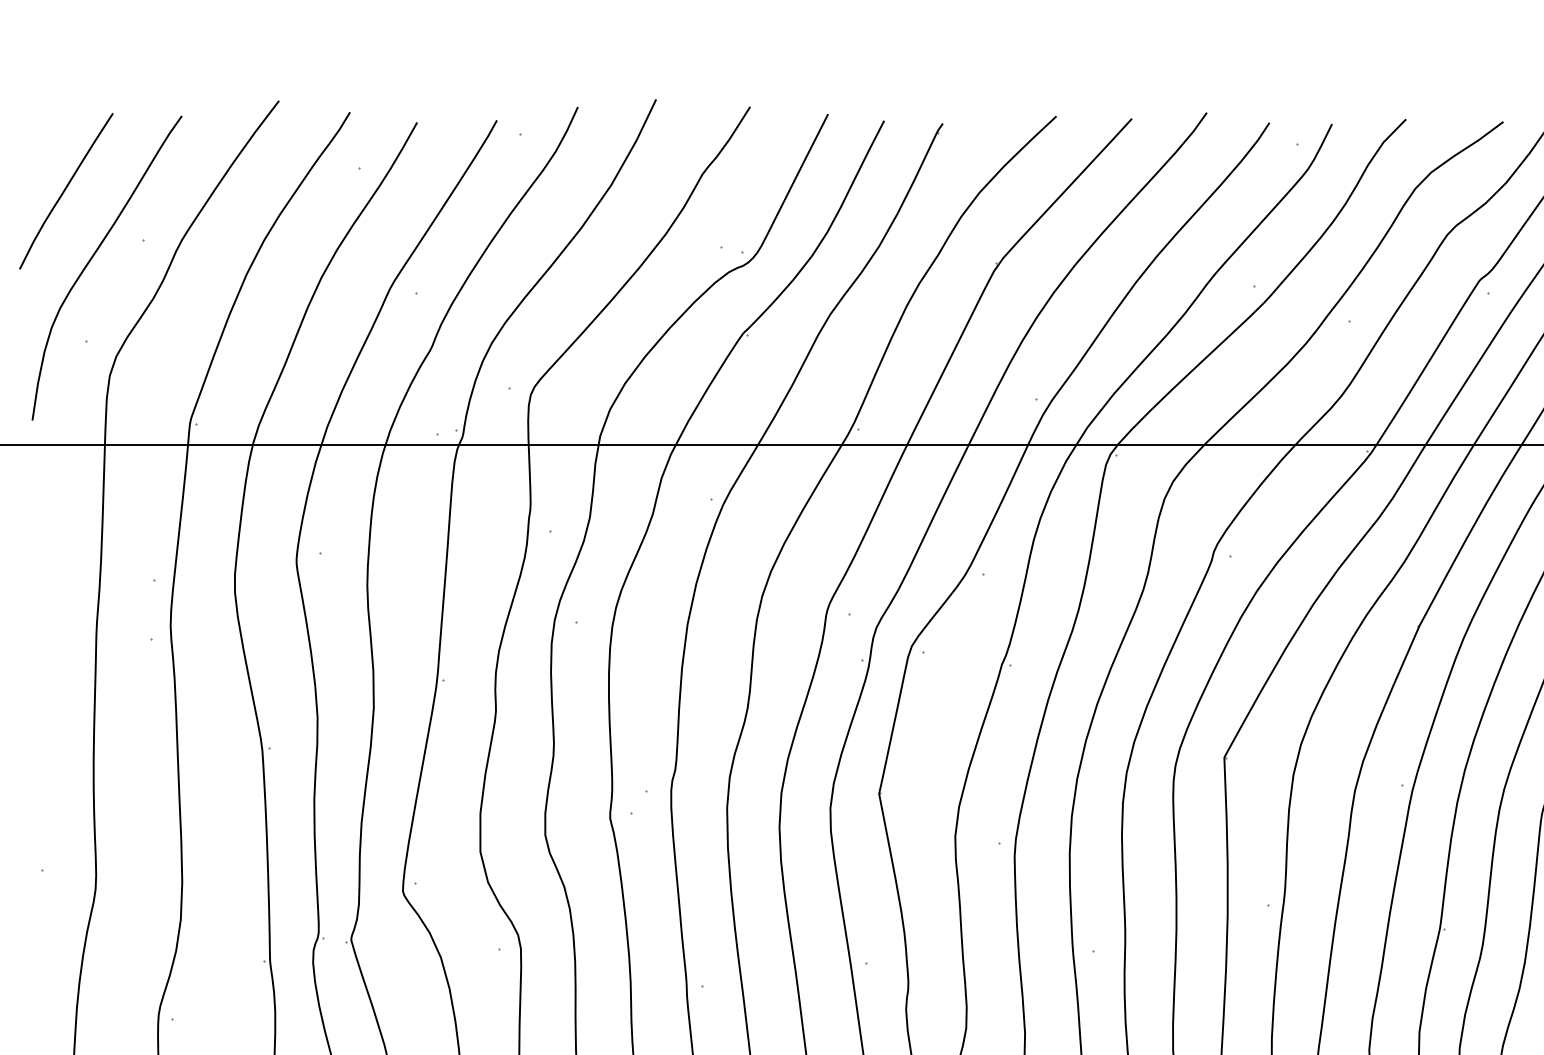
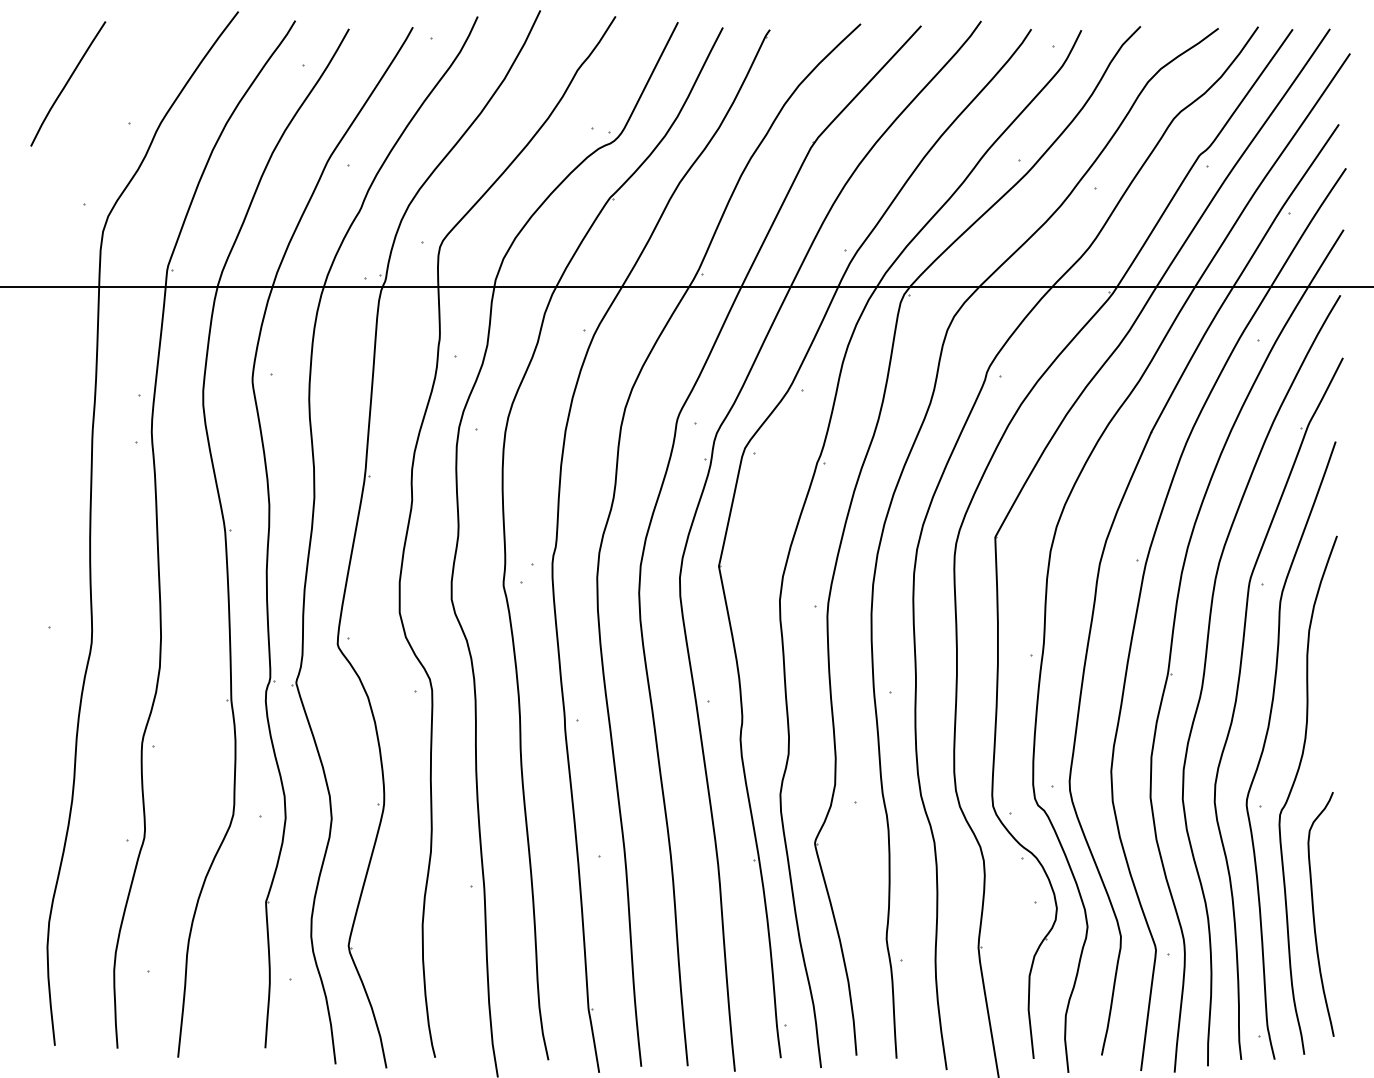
curve: (91, 260) -> (88, 139), removed

